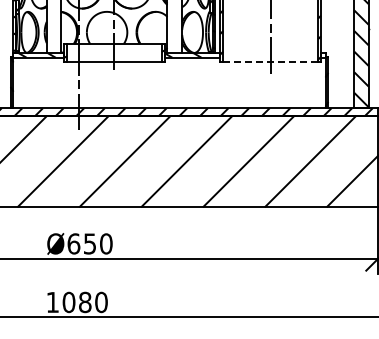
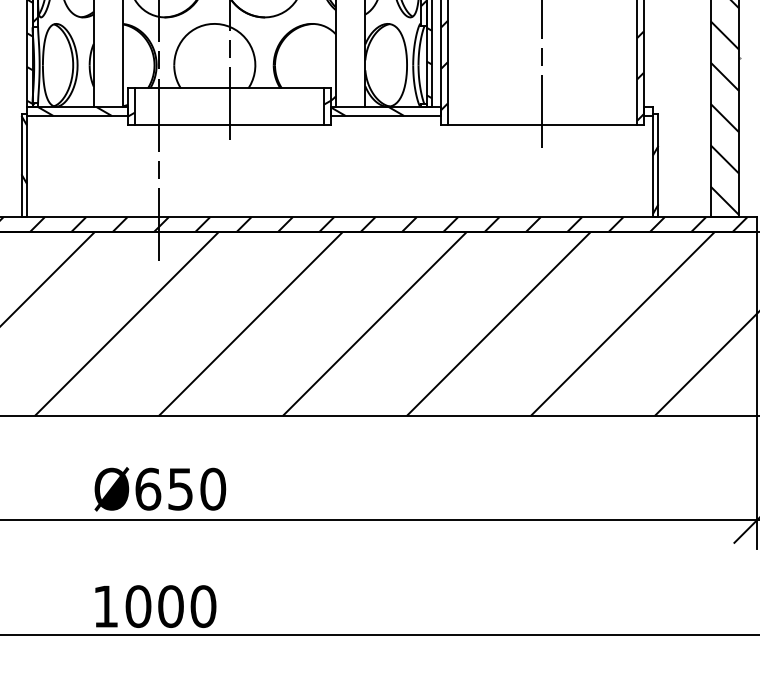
line: (270, 62) -> (542, 125), dashed -> solid
text: (84, 302) -> (169, 606), 1080 -> 1000

